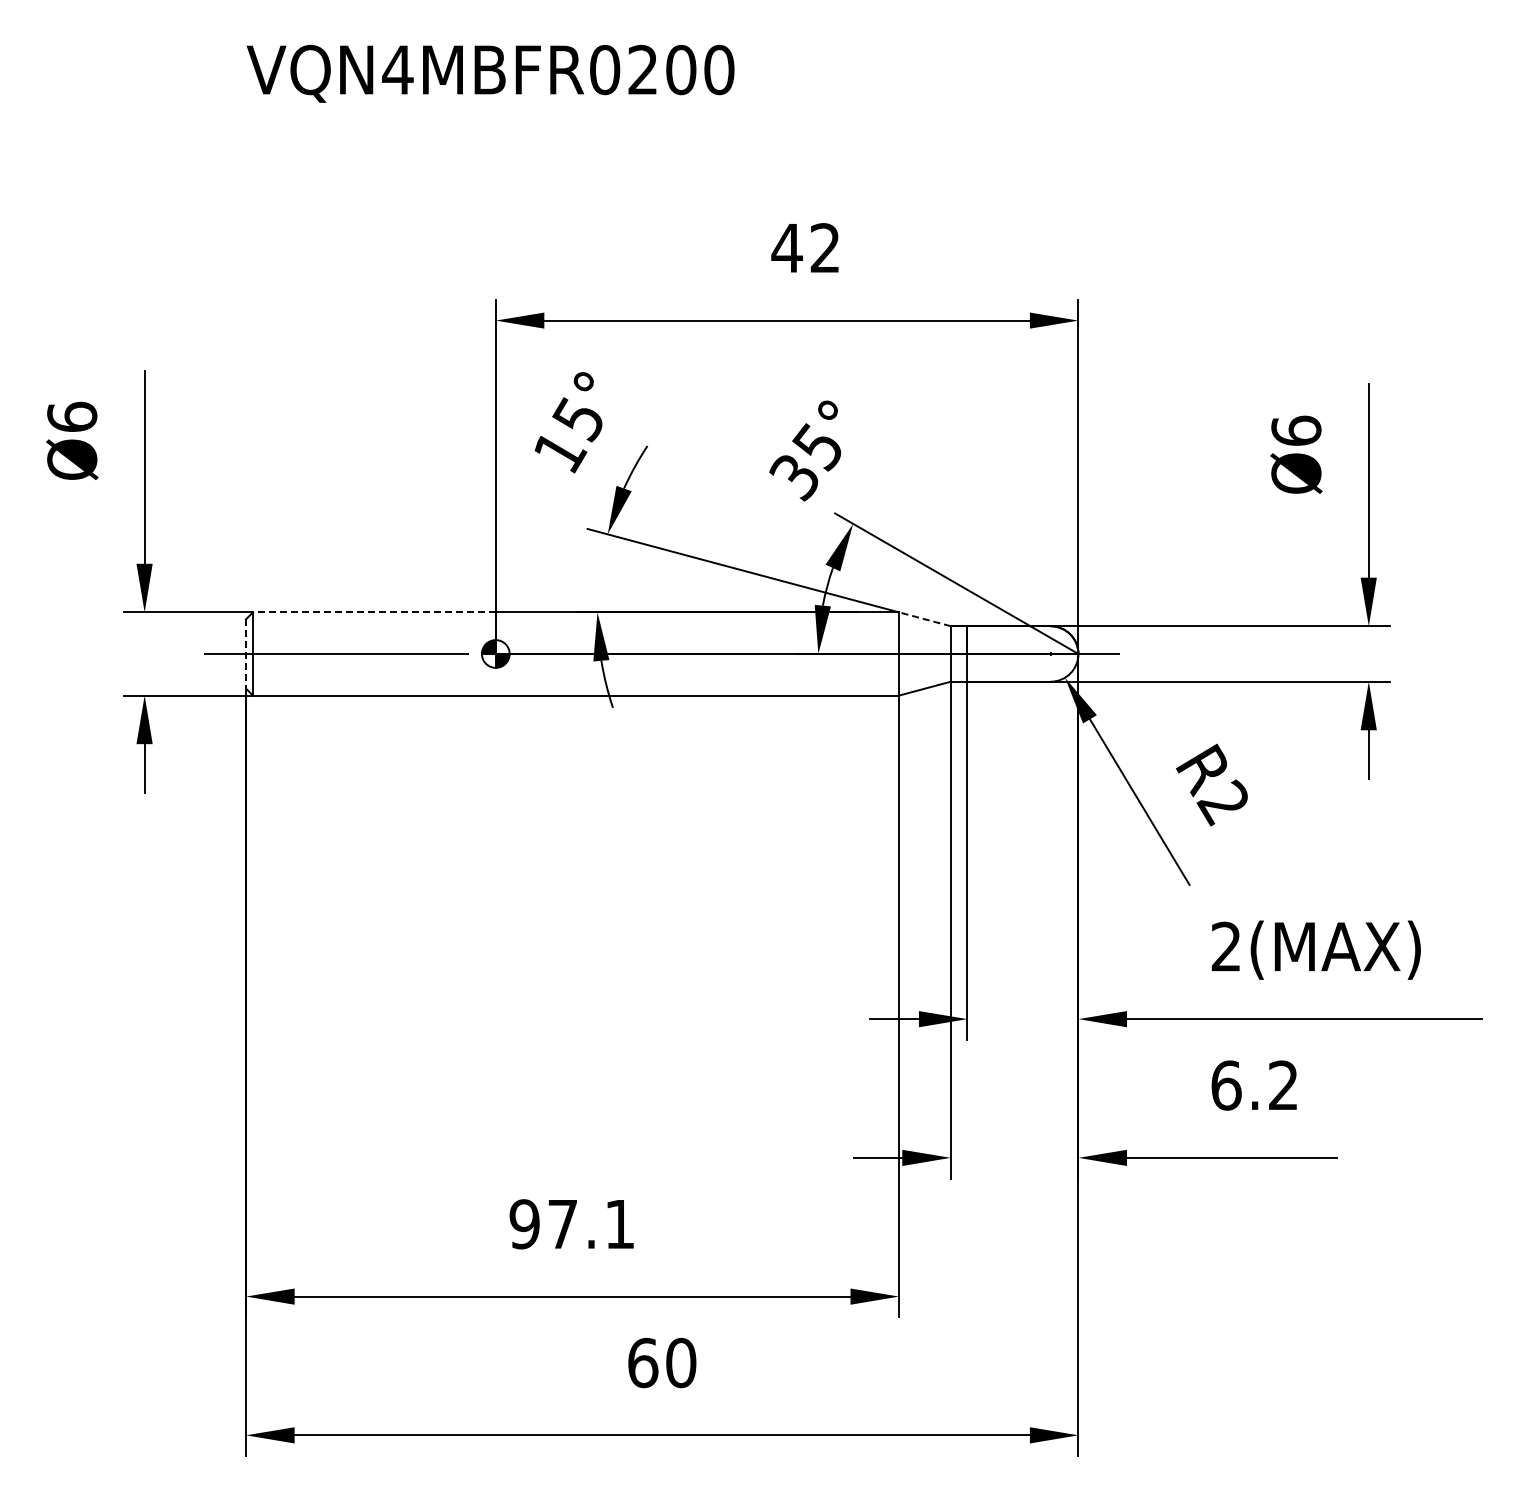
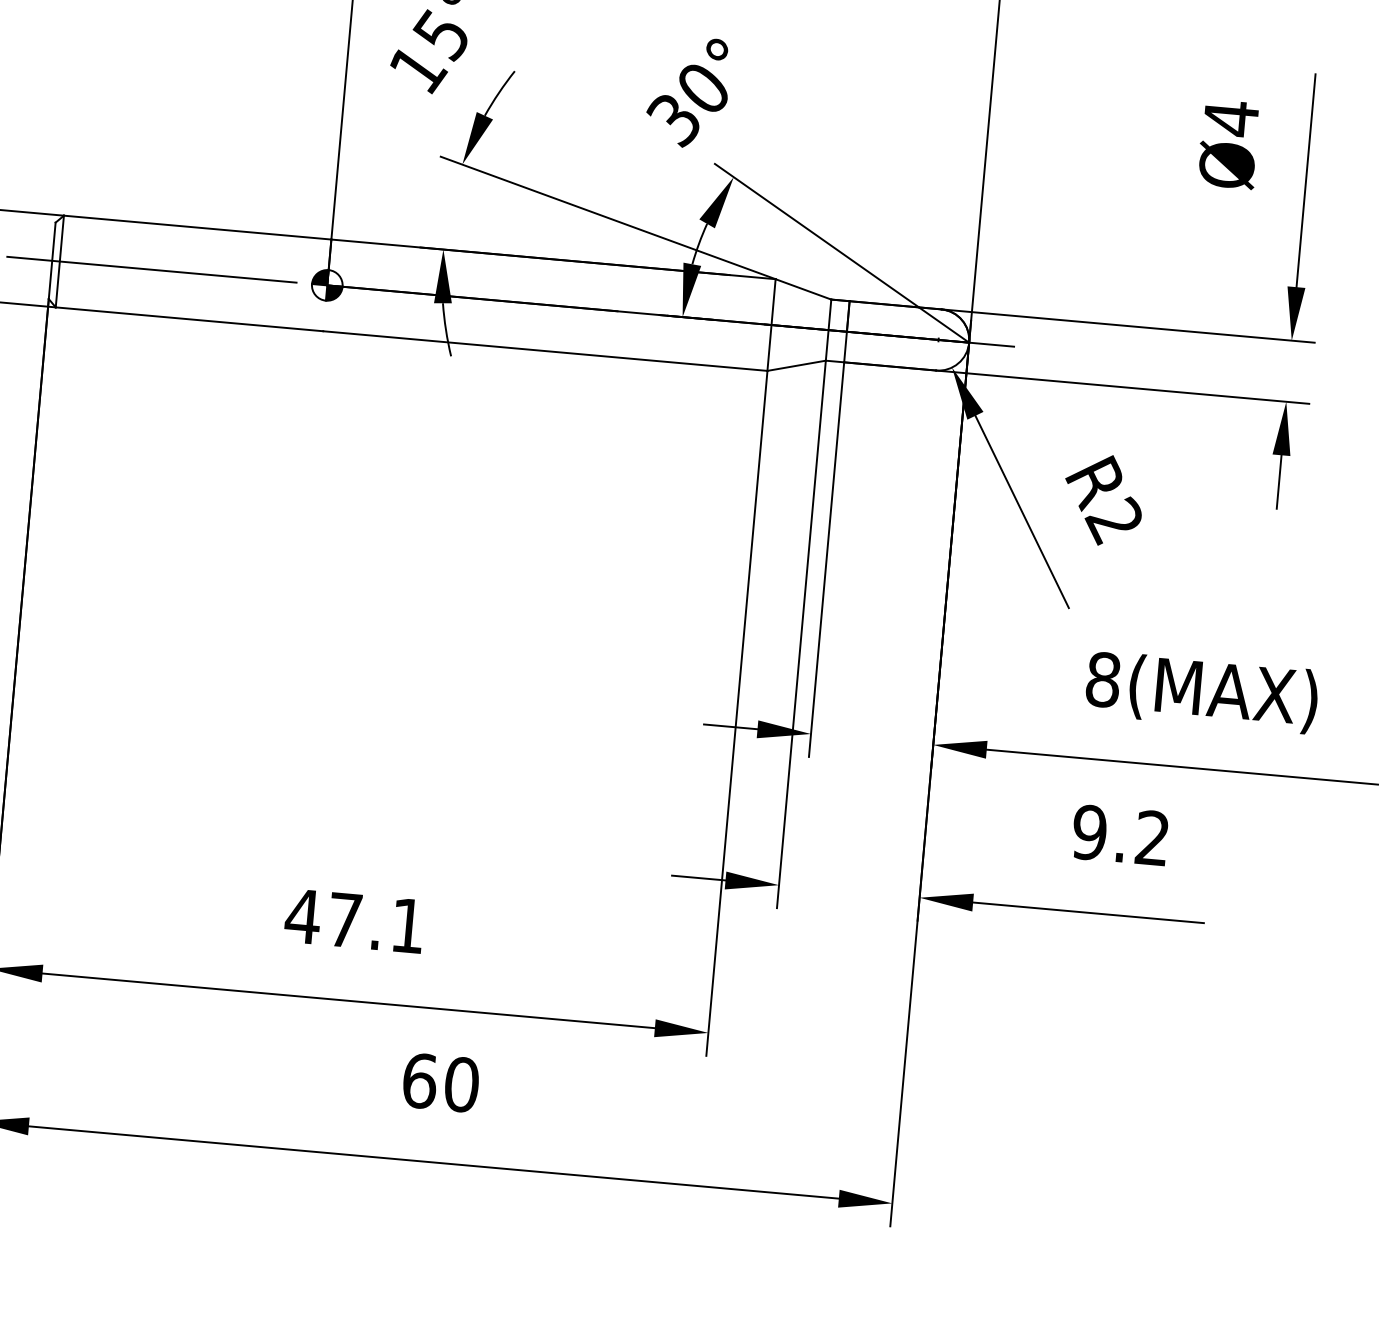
text: (1296, 431) -> (1231, 119), Ø6 -> Ø4
text: (816, 447) -> (700, 89), 35° -> 30°
line: (373, 612) -> (196, 227), dashed -> solid
line: (924, 619) -> (802, 289), dashed -> solid
line: (246, 653) -> (52, 260), dashed -> solid
text: (1226, 946) -> (1103, 679), 2(MAX) -> 8(MAX)
text: (1226, 1085) -> (1089, 832), 6.2 -> 9.2
text: (524, 1224) -> (302, 916), 97.1 -> 47.1

